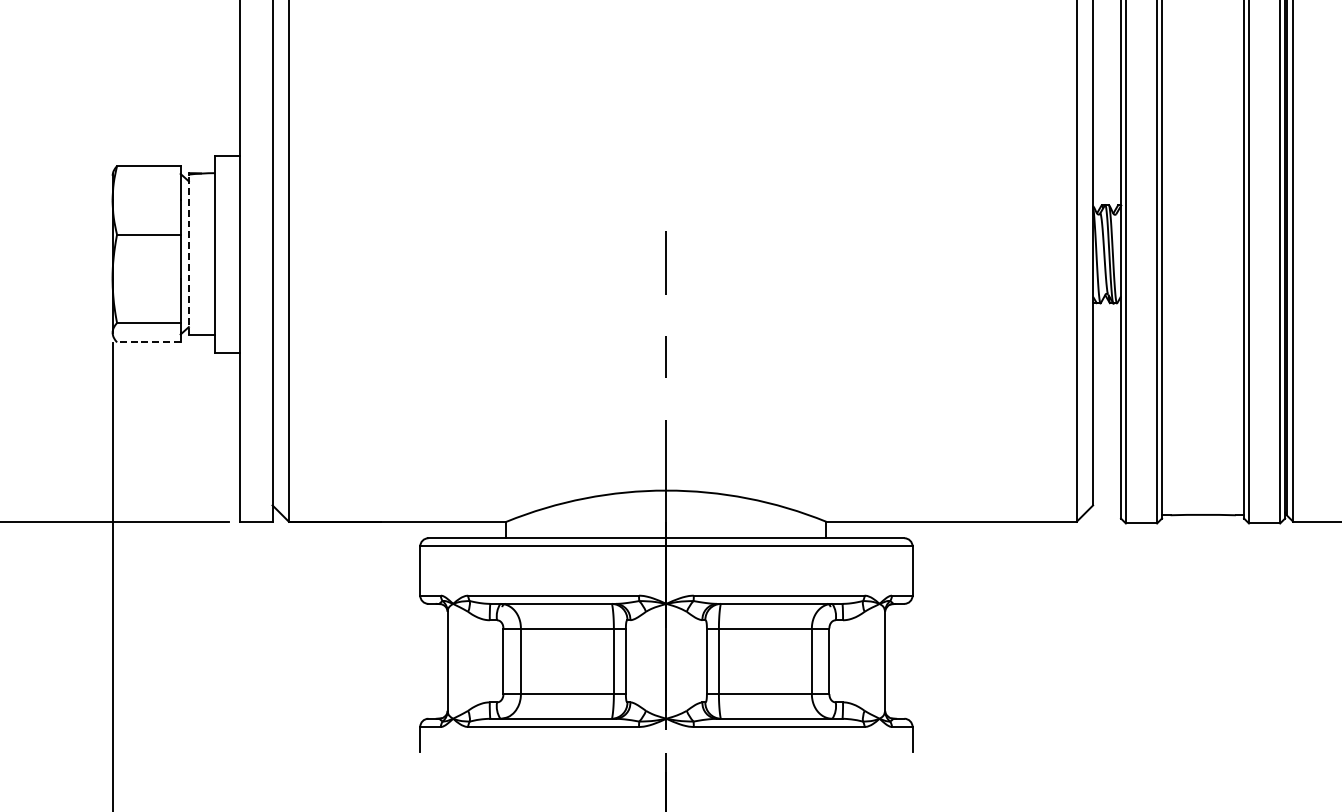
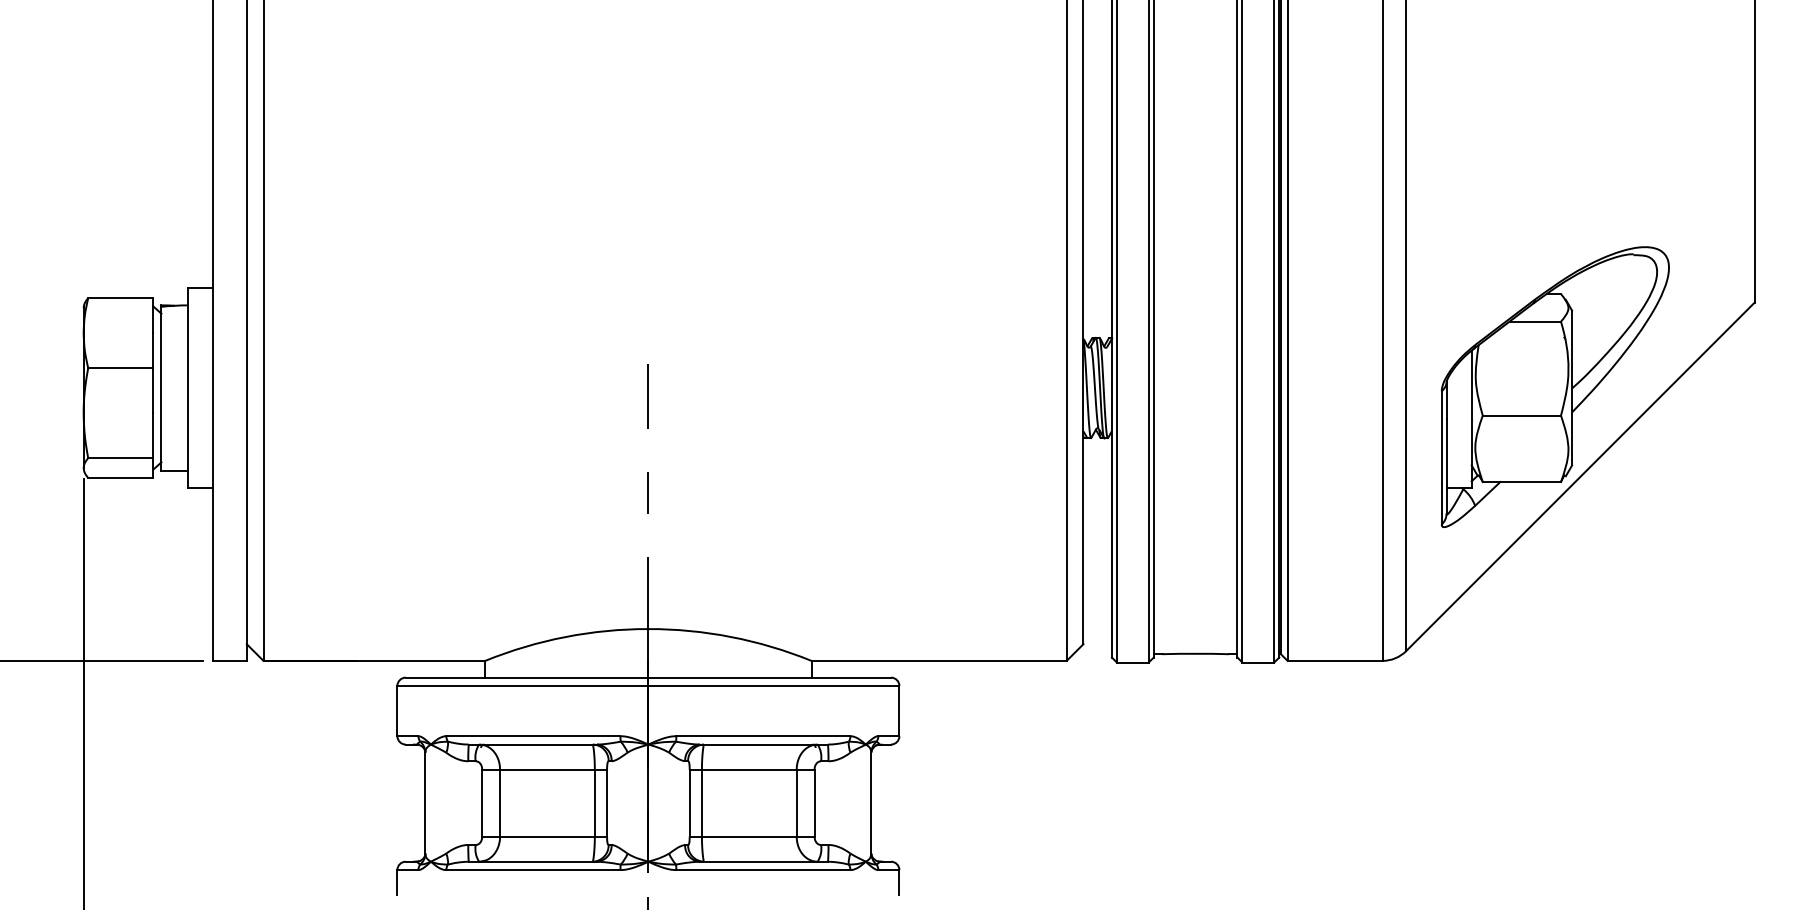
line: (188, 254) -> (161, 388), dashed -> solid
line: (148, 341) -> (120, 477), dashed -> solid

